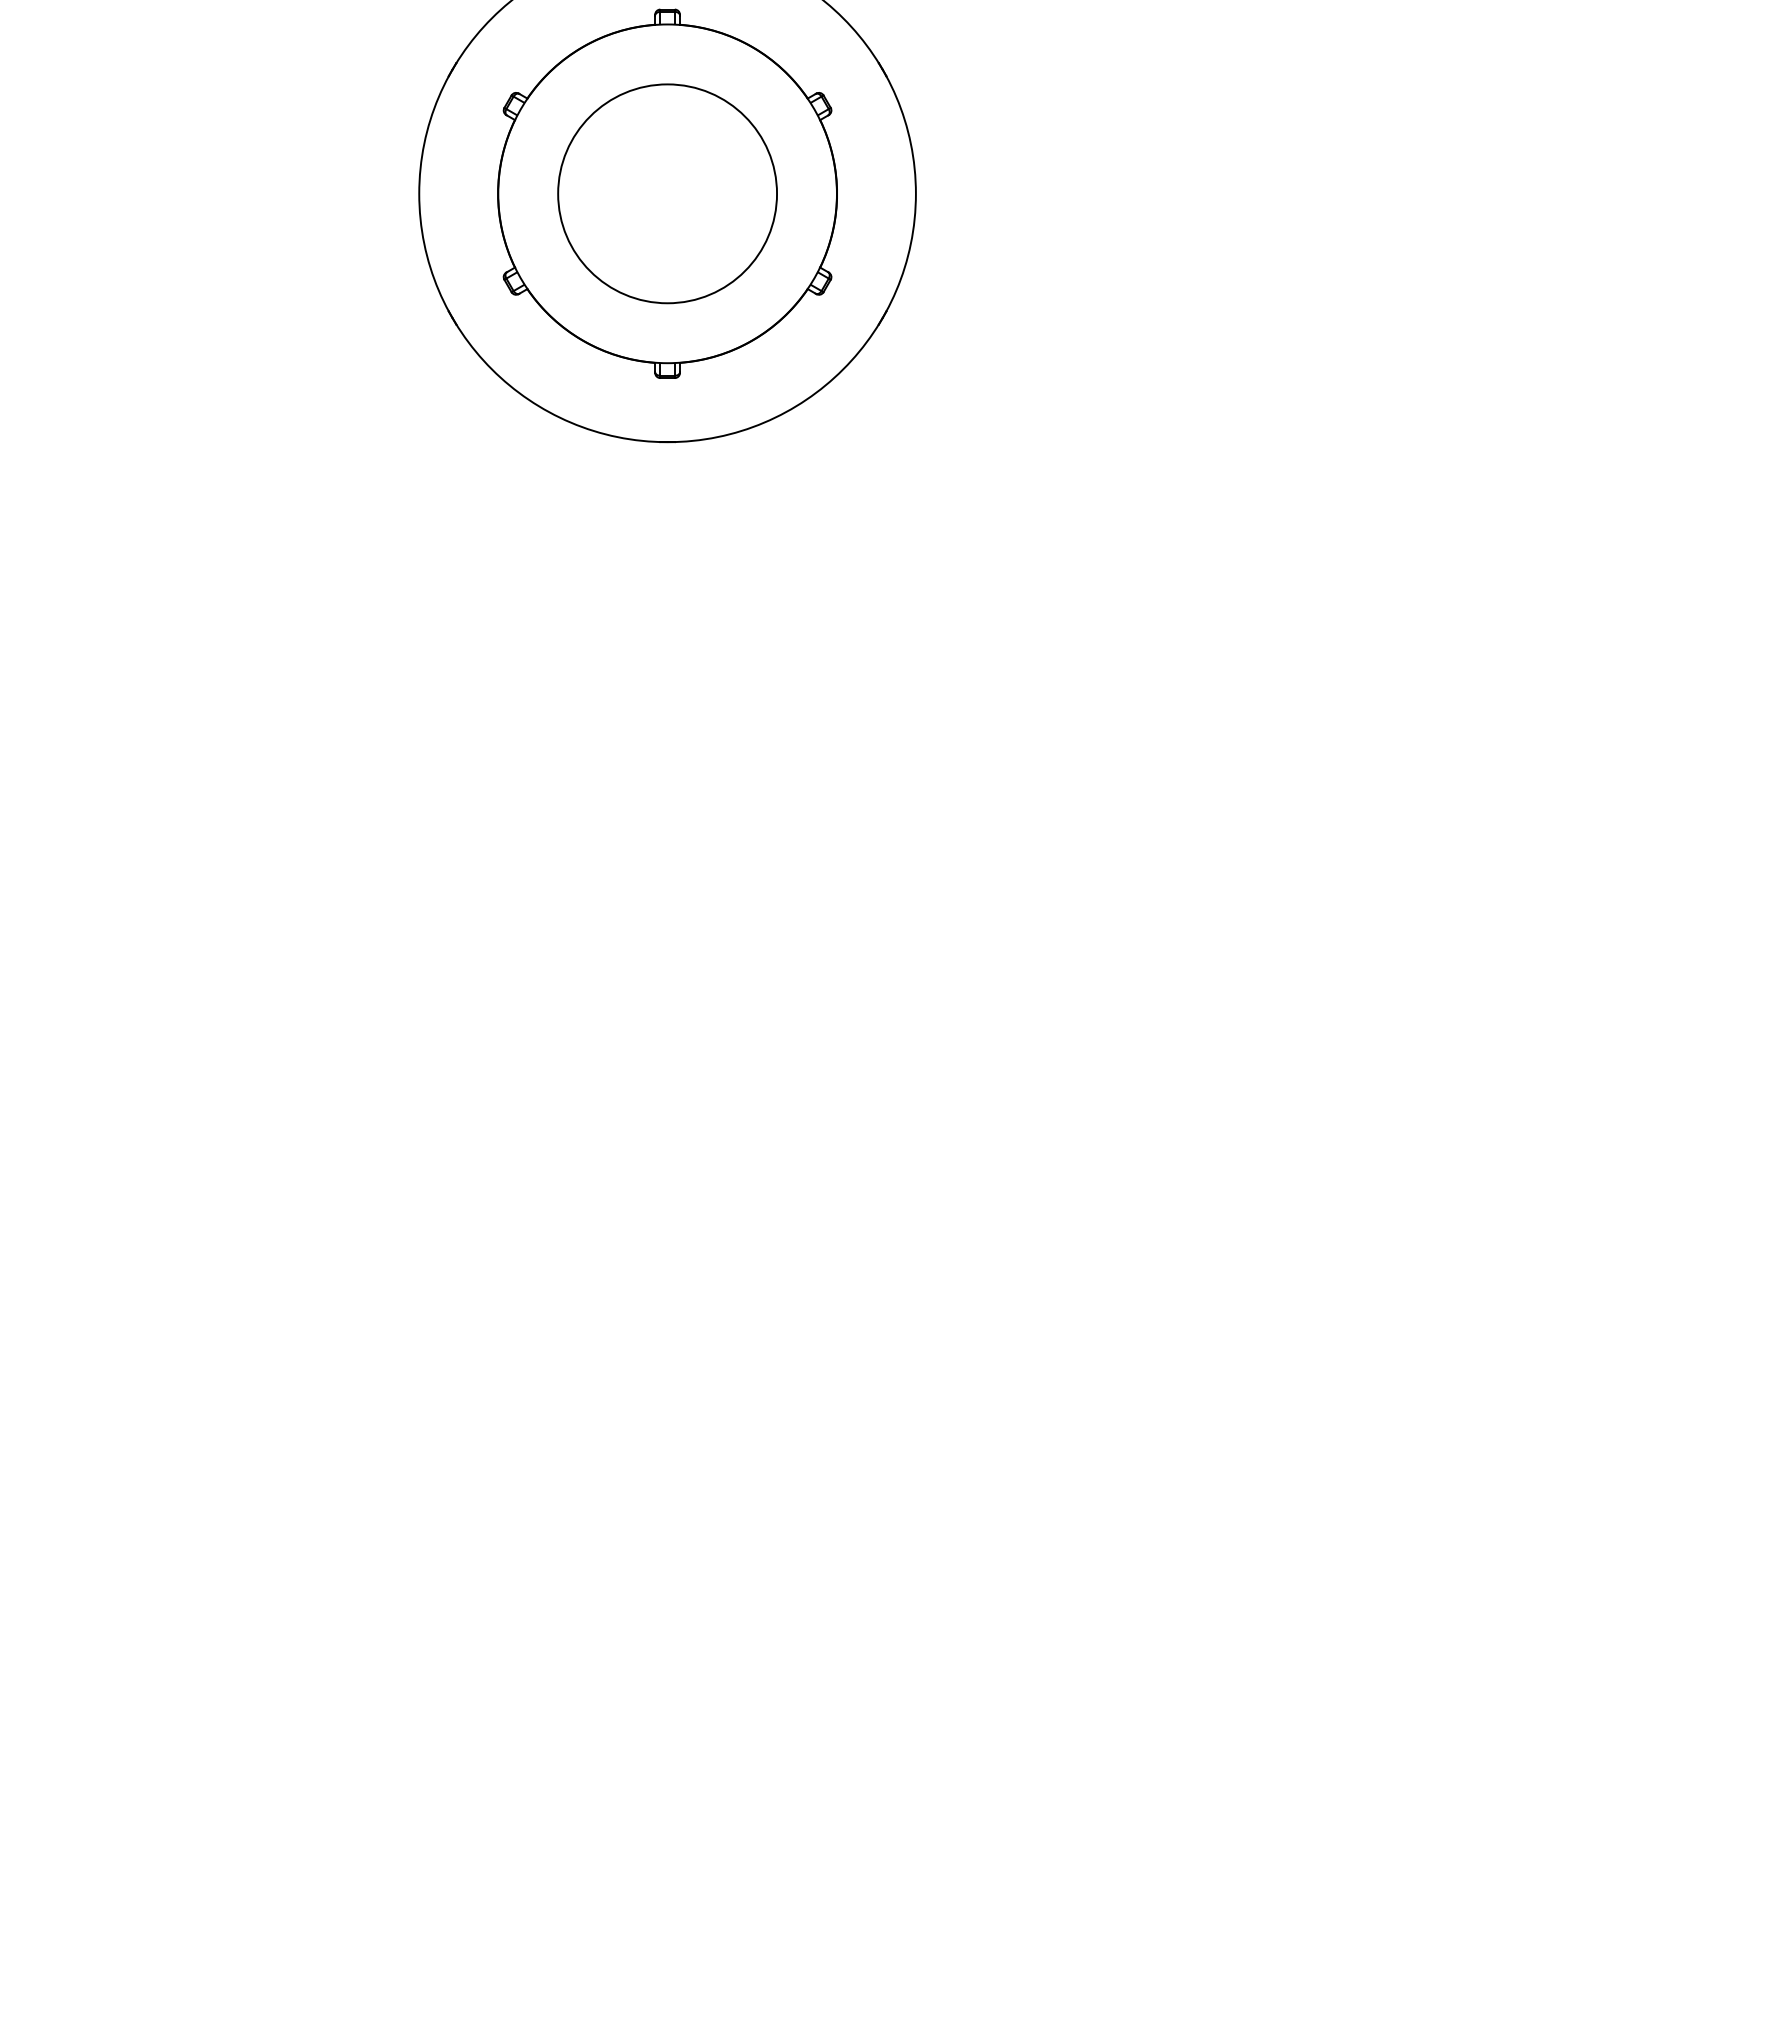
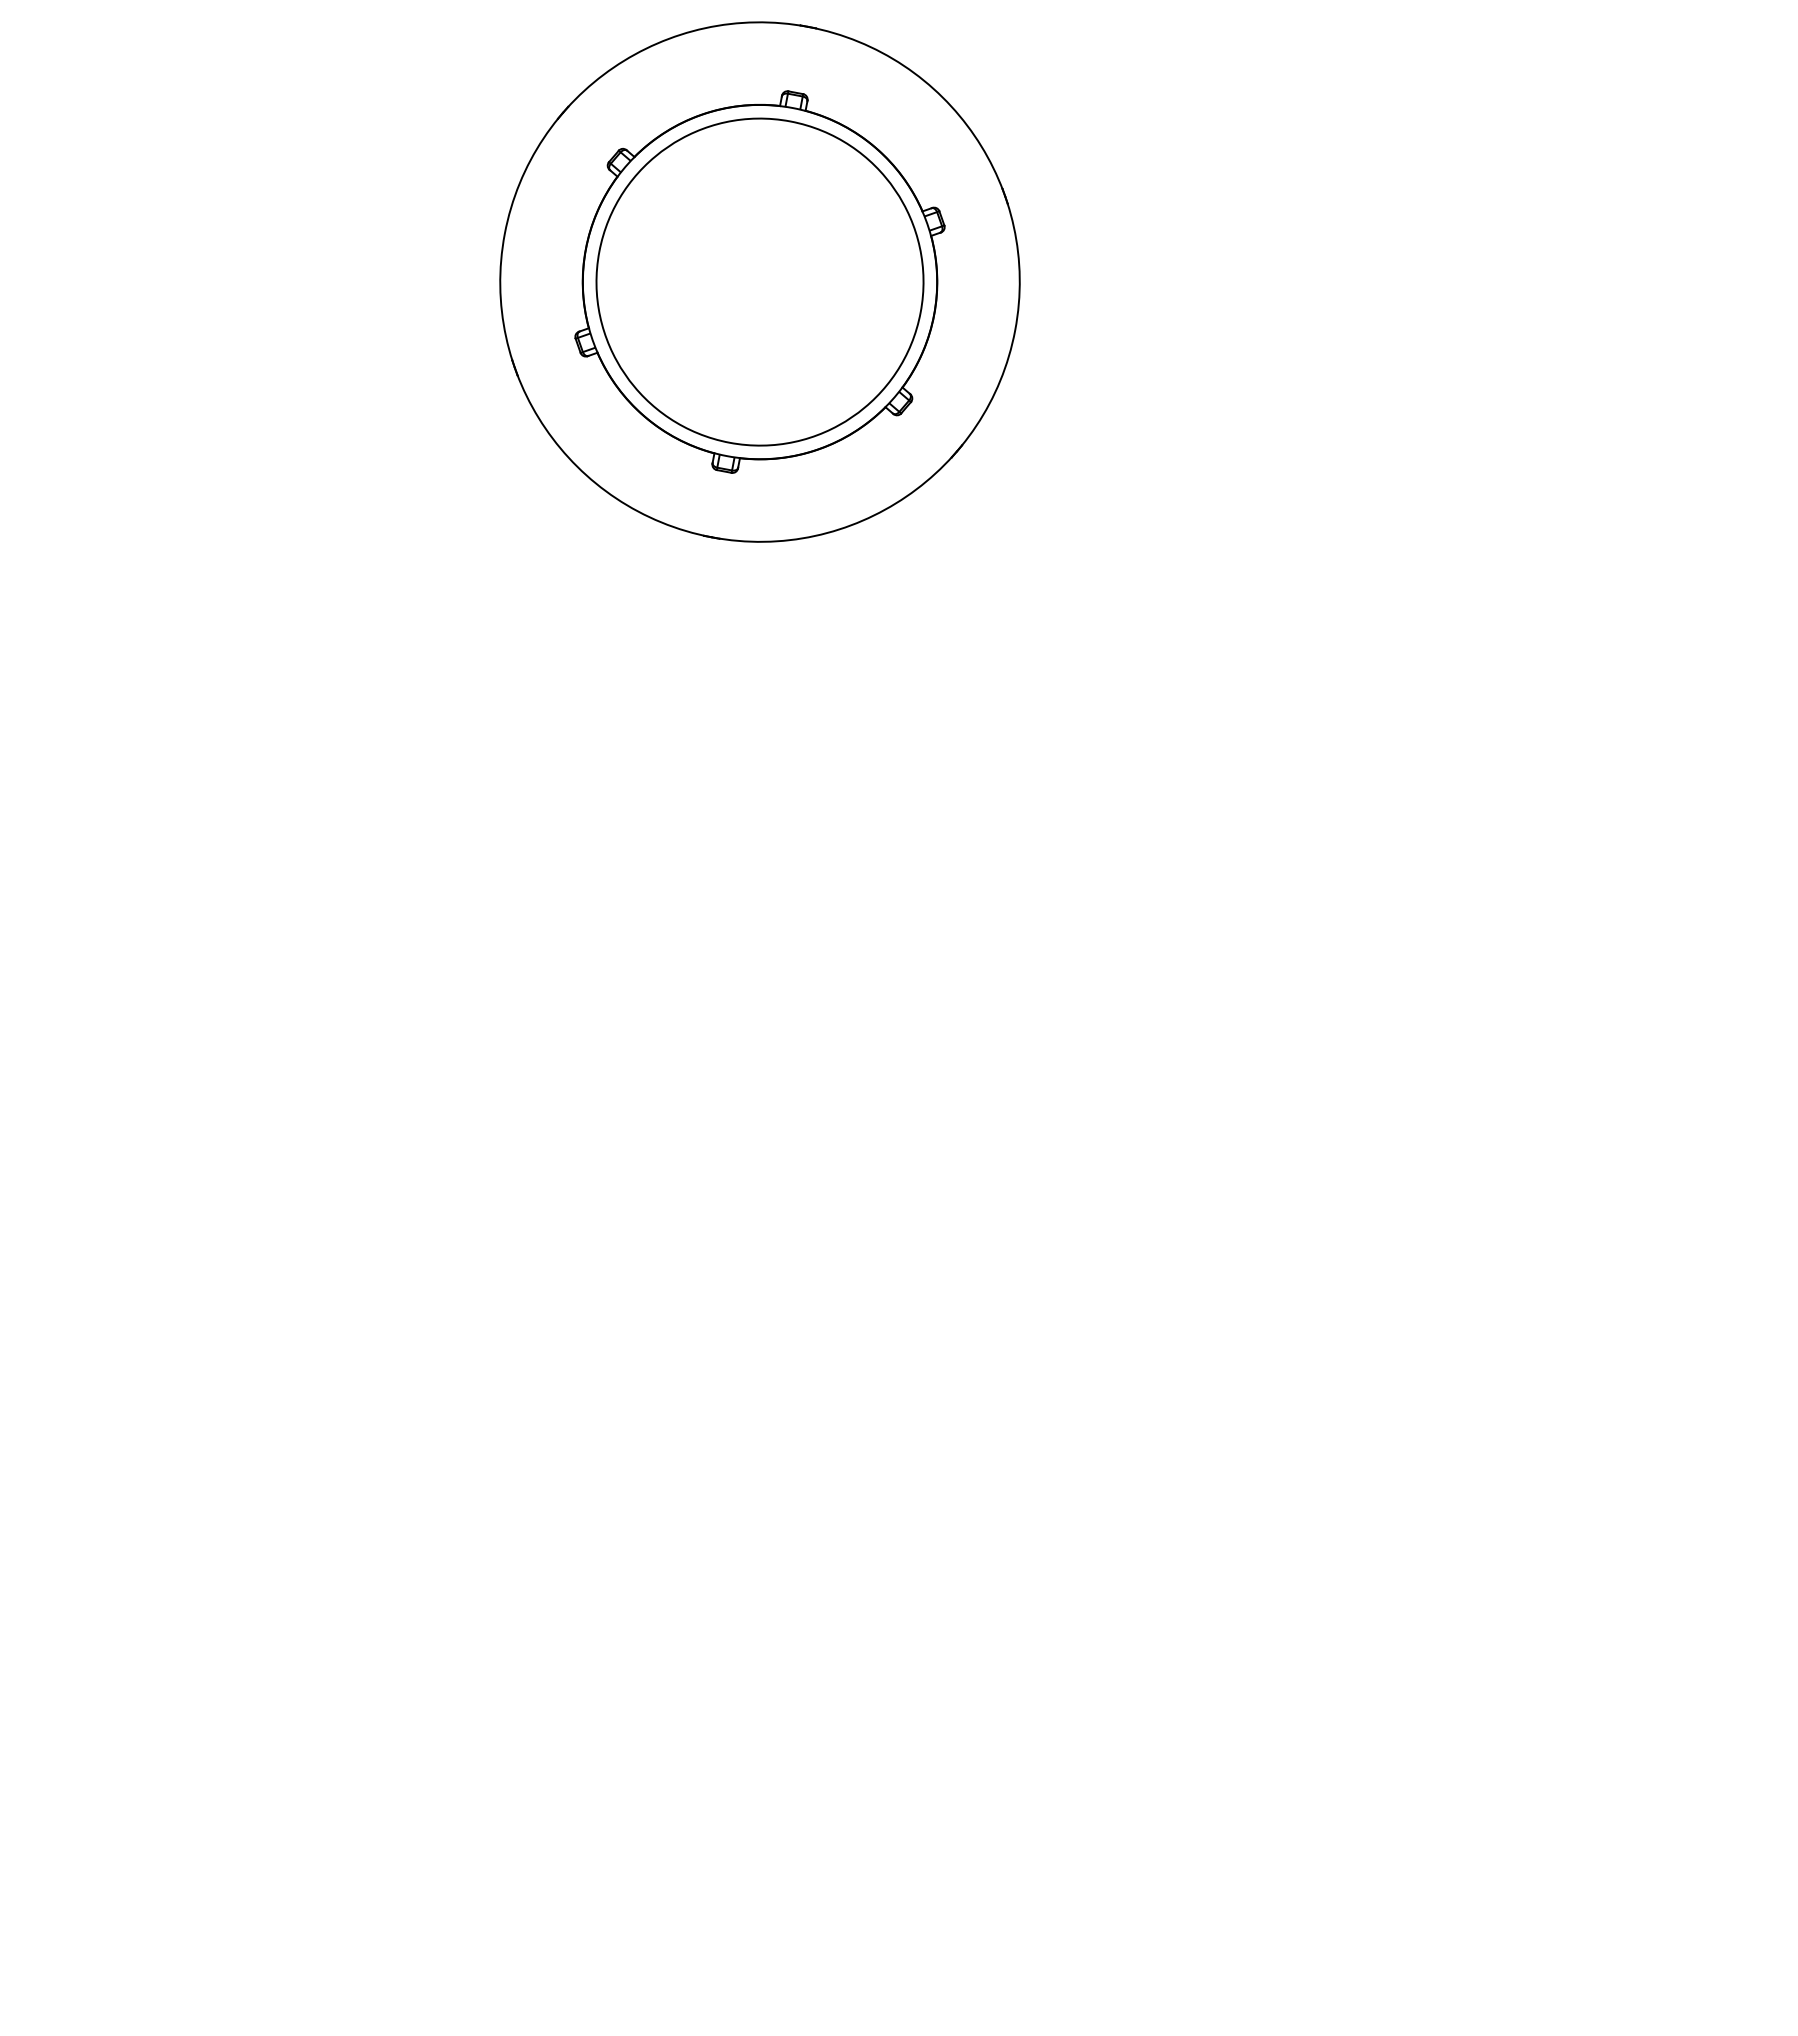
circle: (667, 193) -> (759, 281), size x1.43

